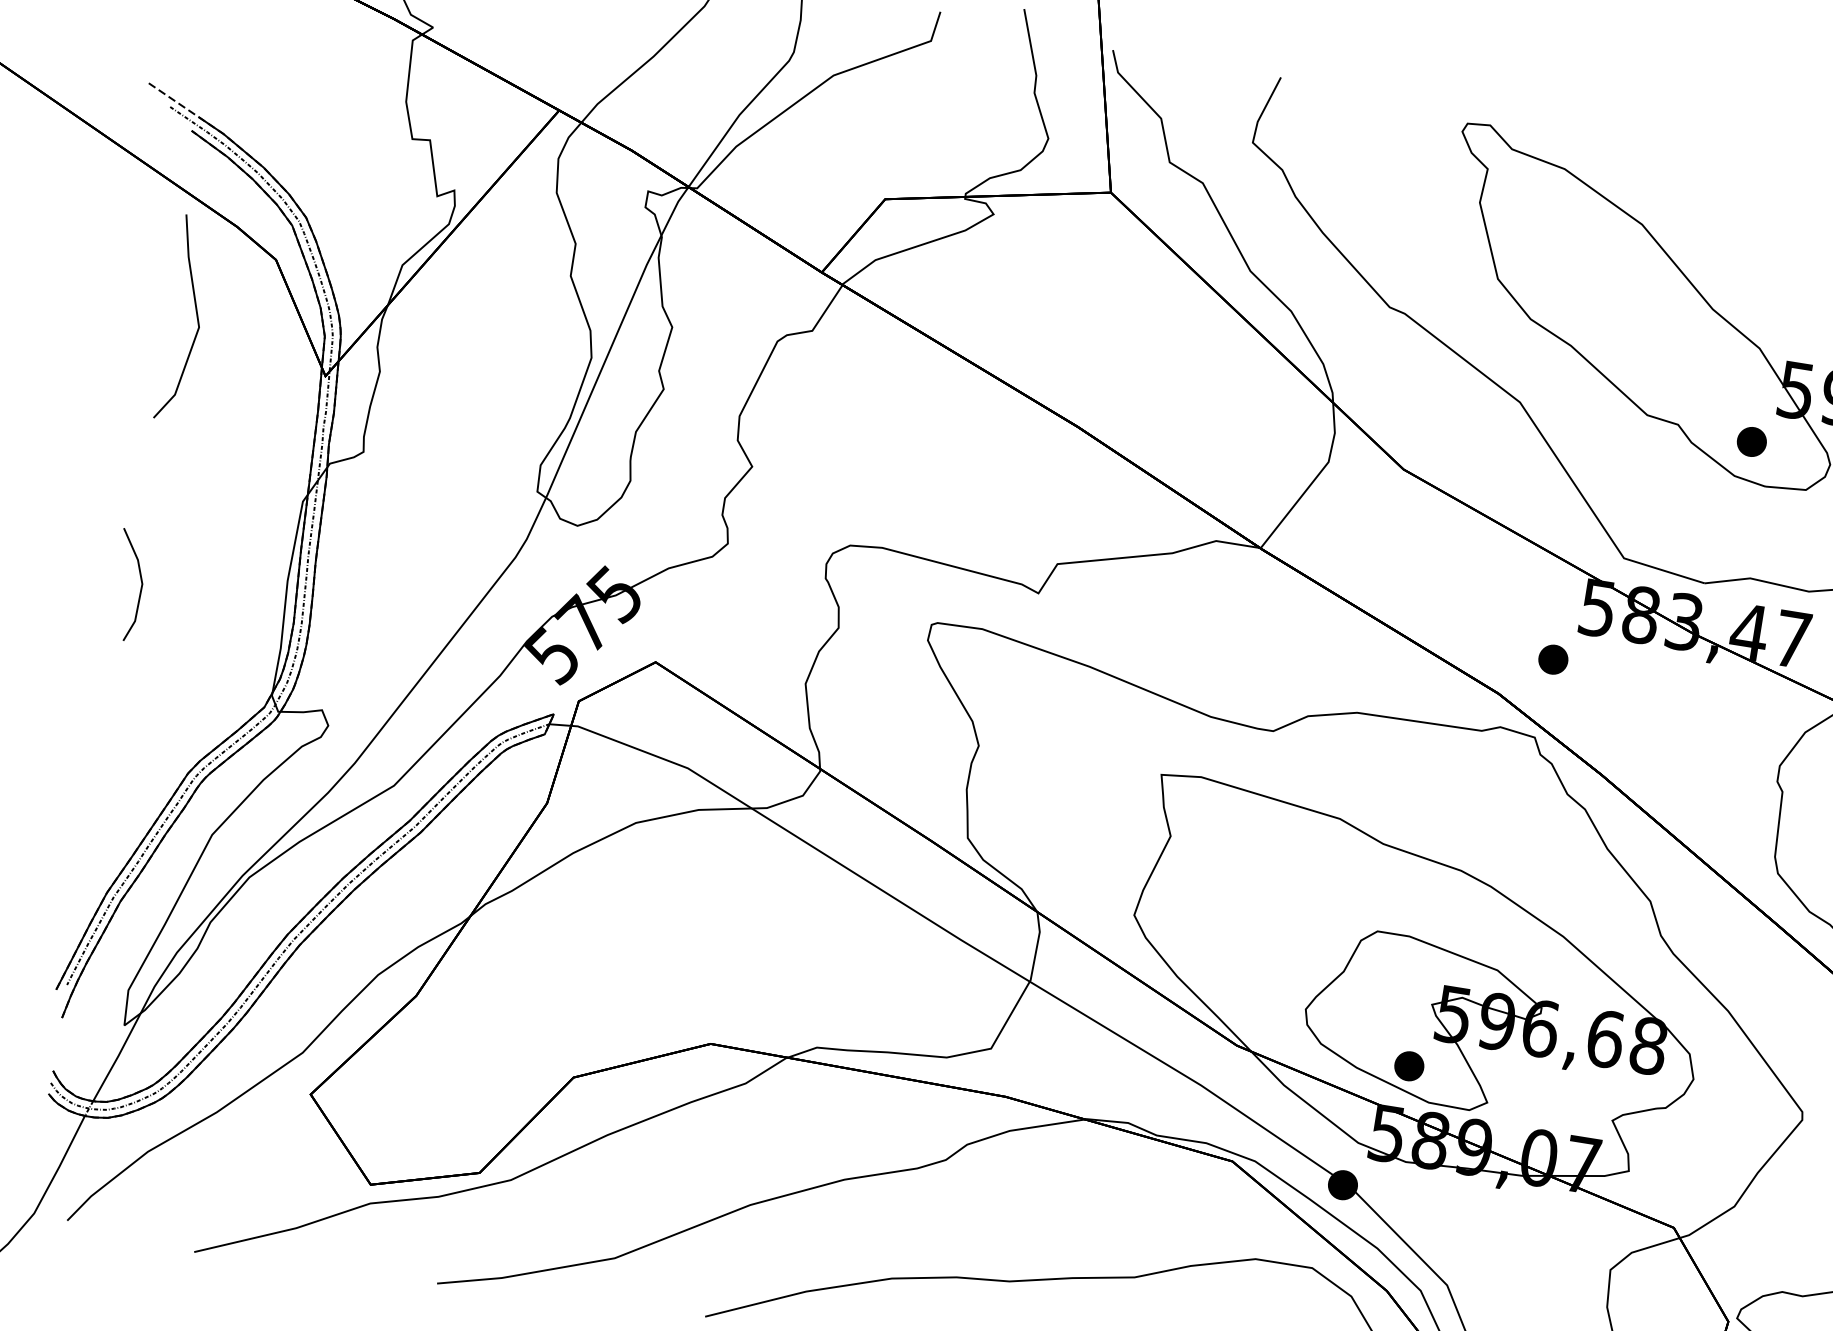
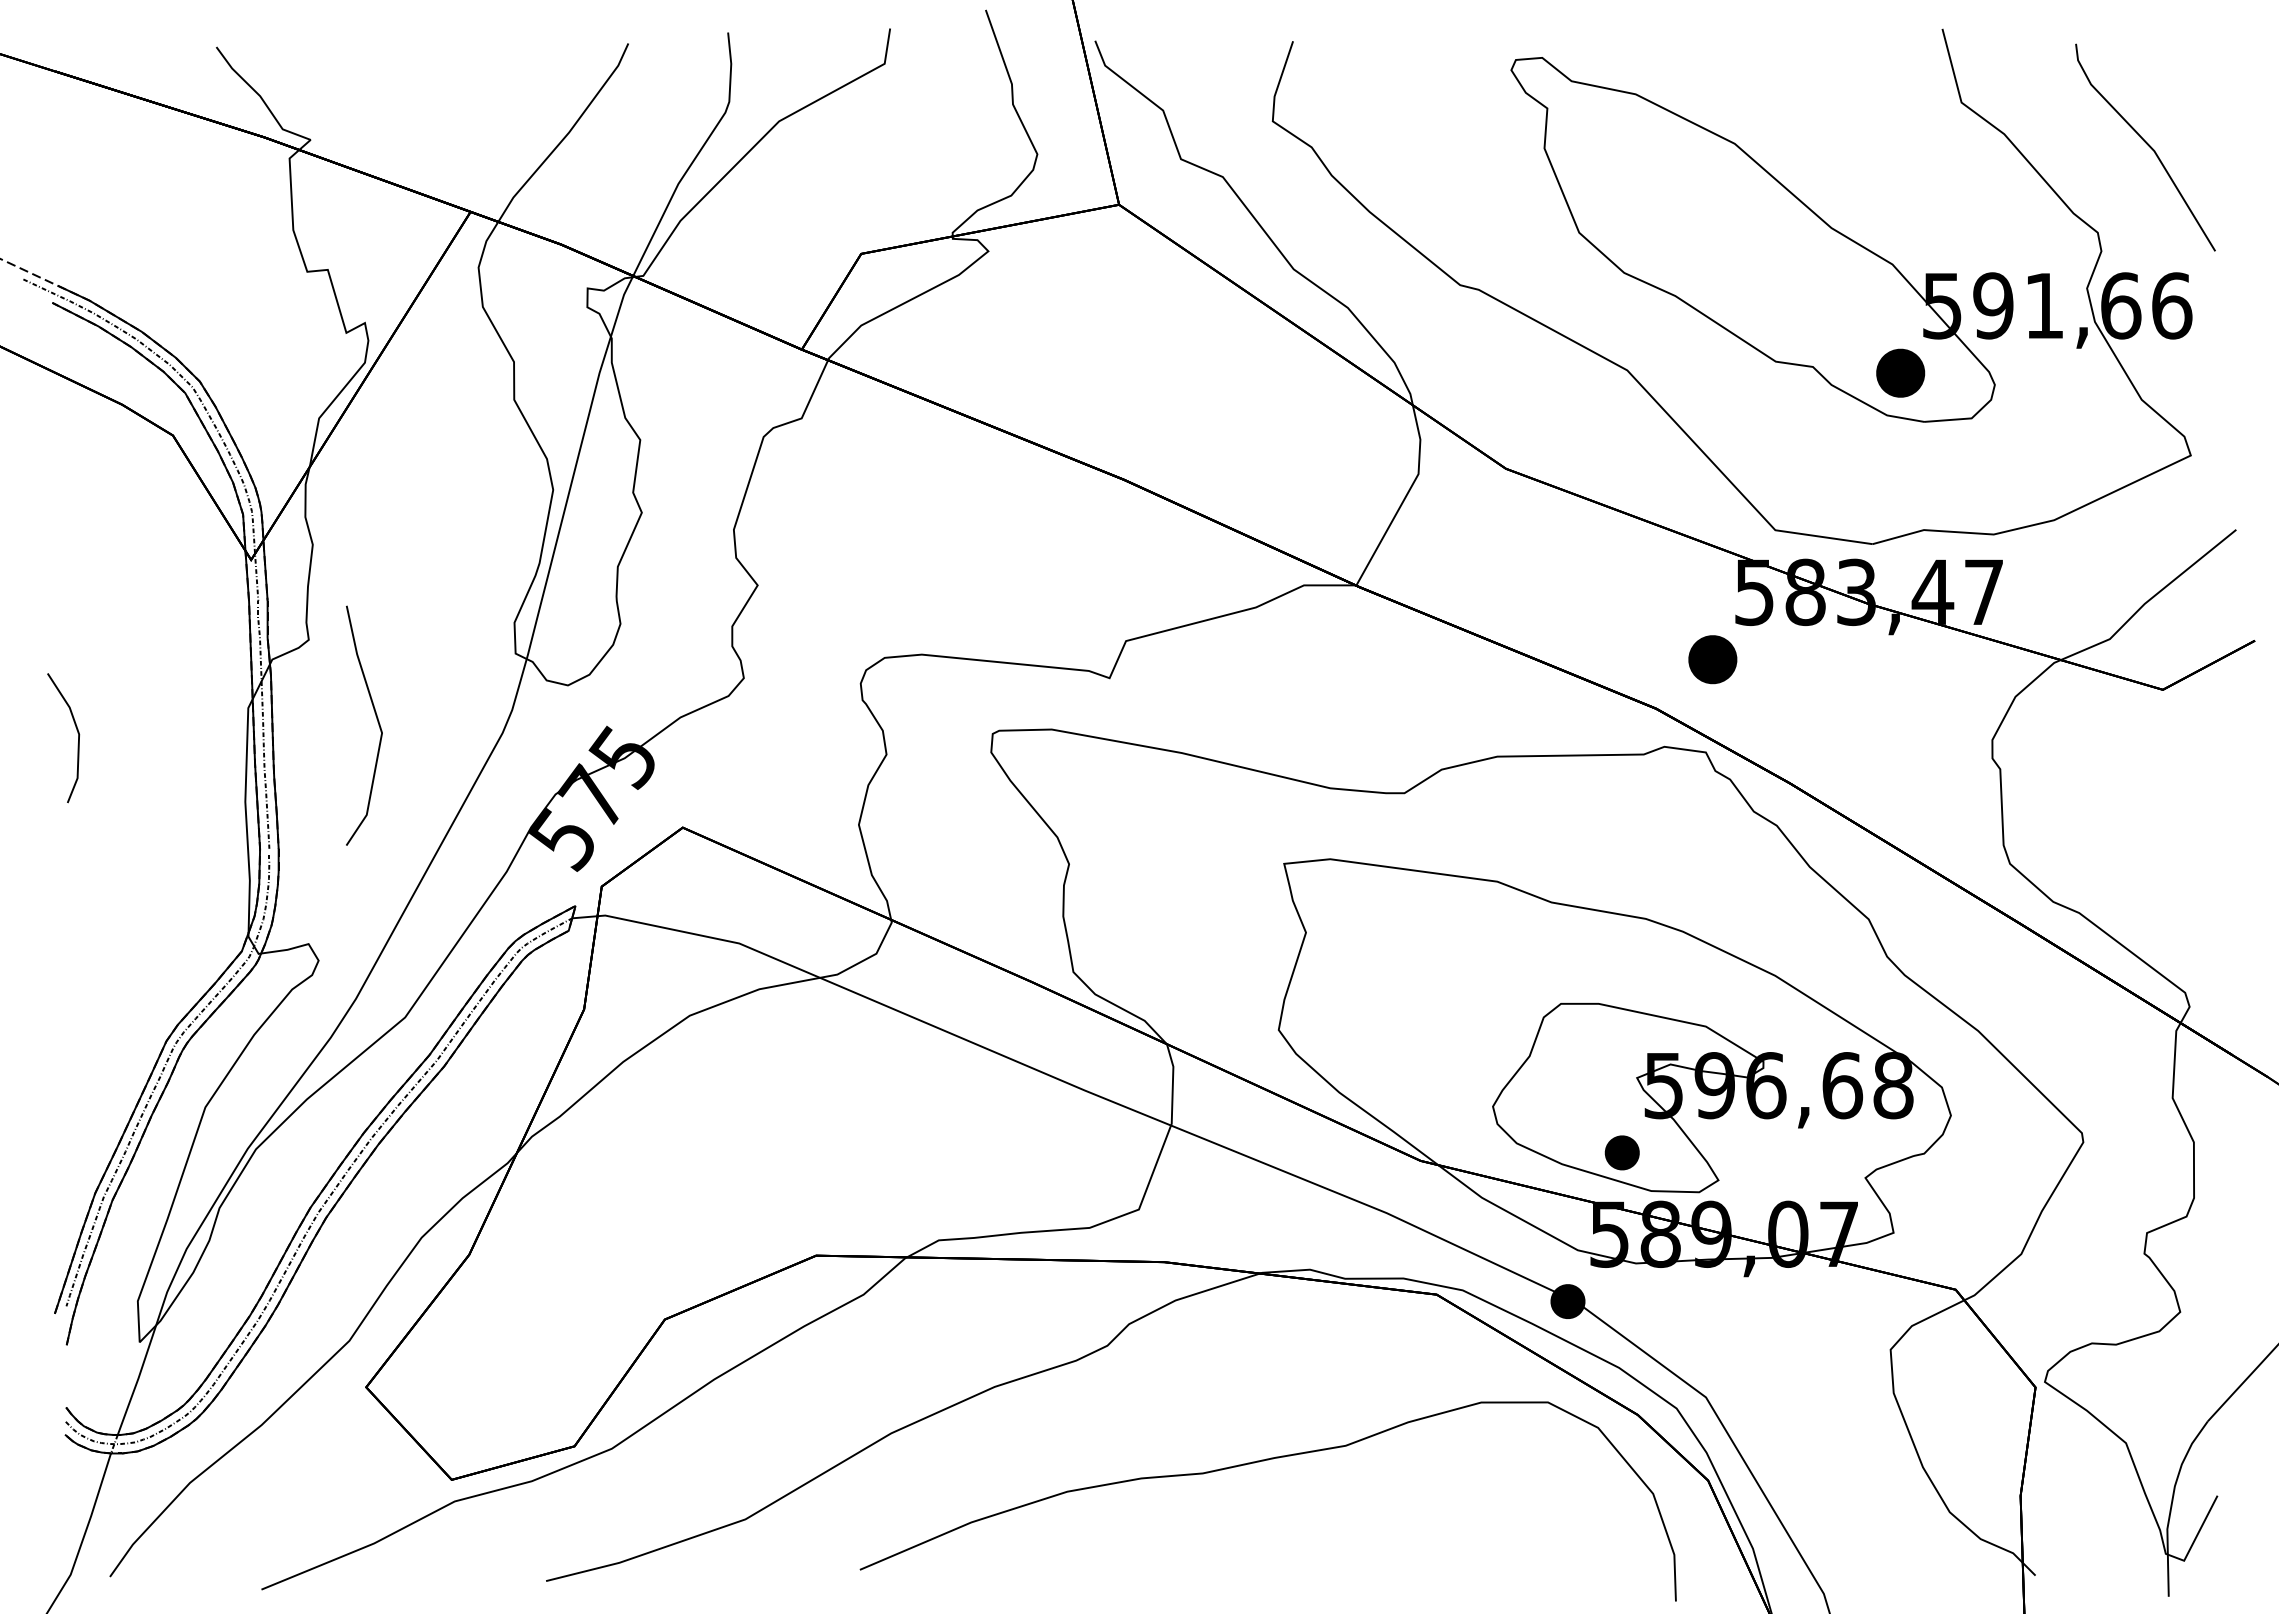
line: (196, 317) -> (377, 722), moved
part: (1751, 441) -> (1900, 372), size x1.4
line: (141, 583) -> (77, 733), moved
part: (1553, 659) -> (1712, 659), size x1.4

